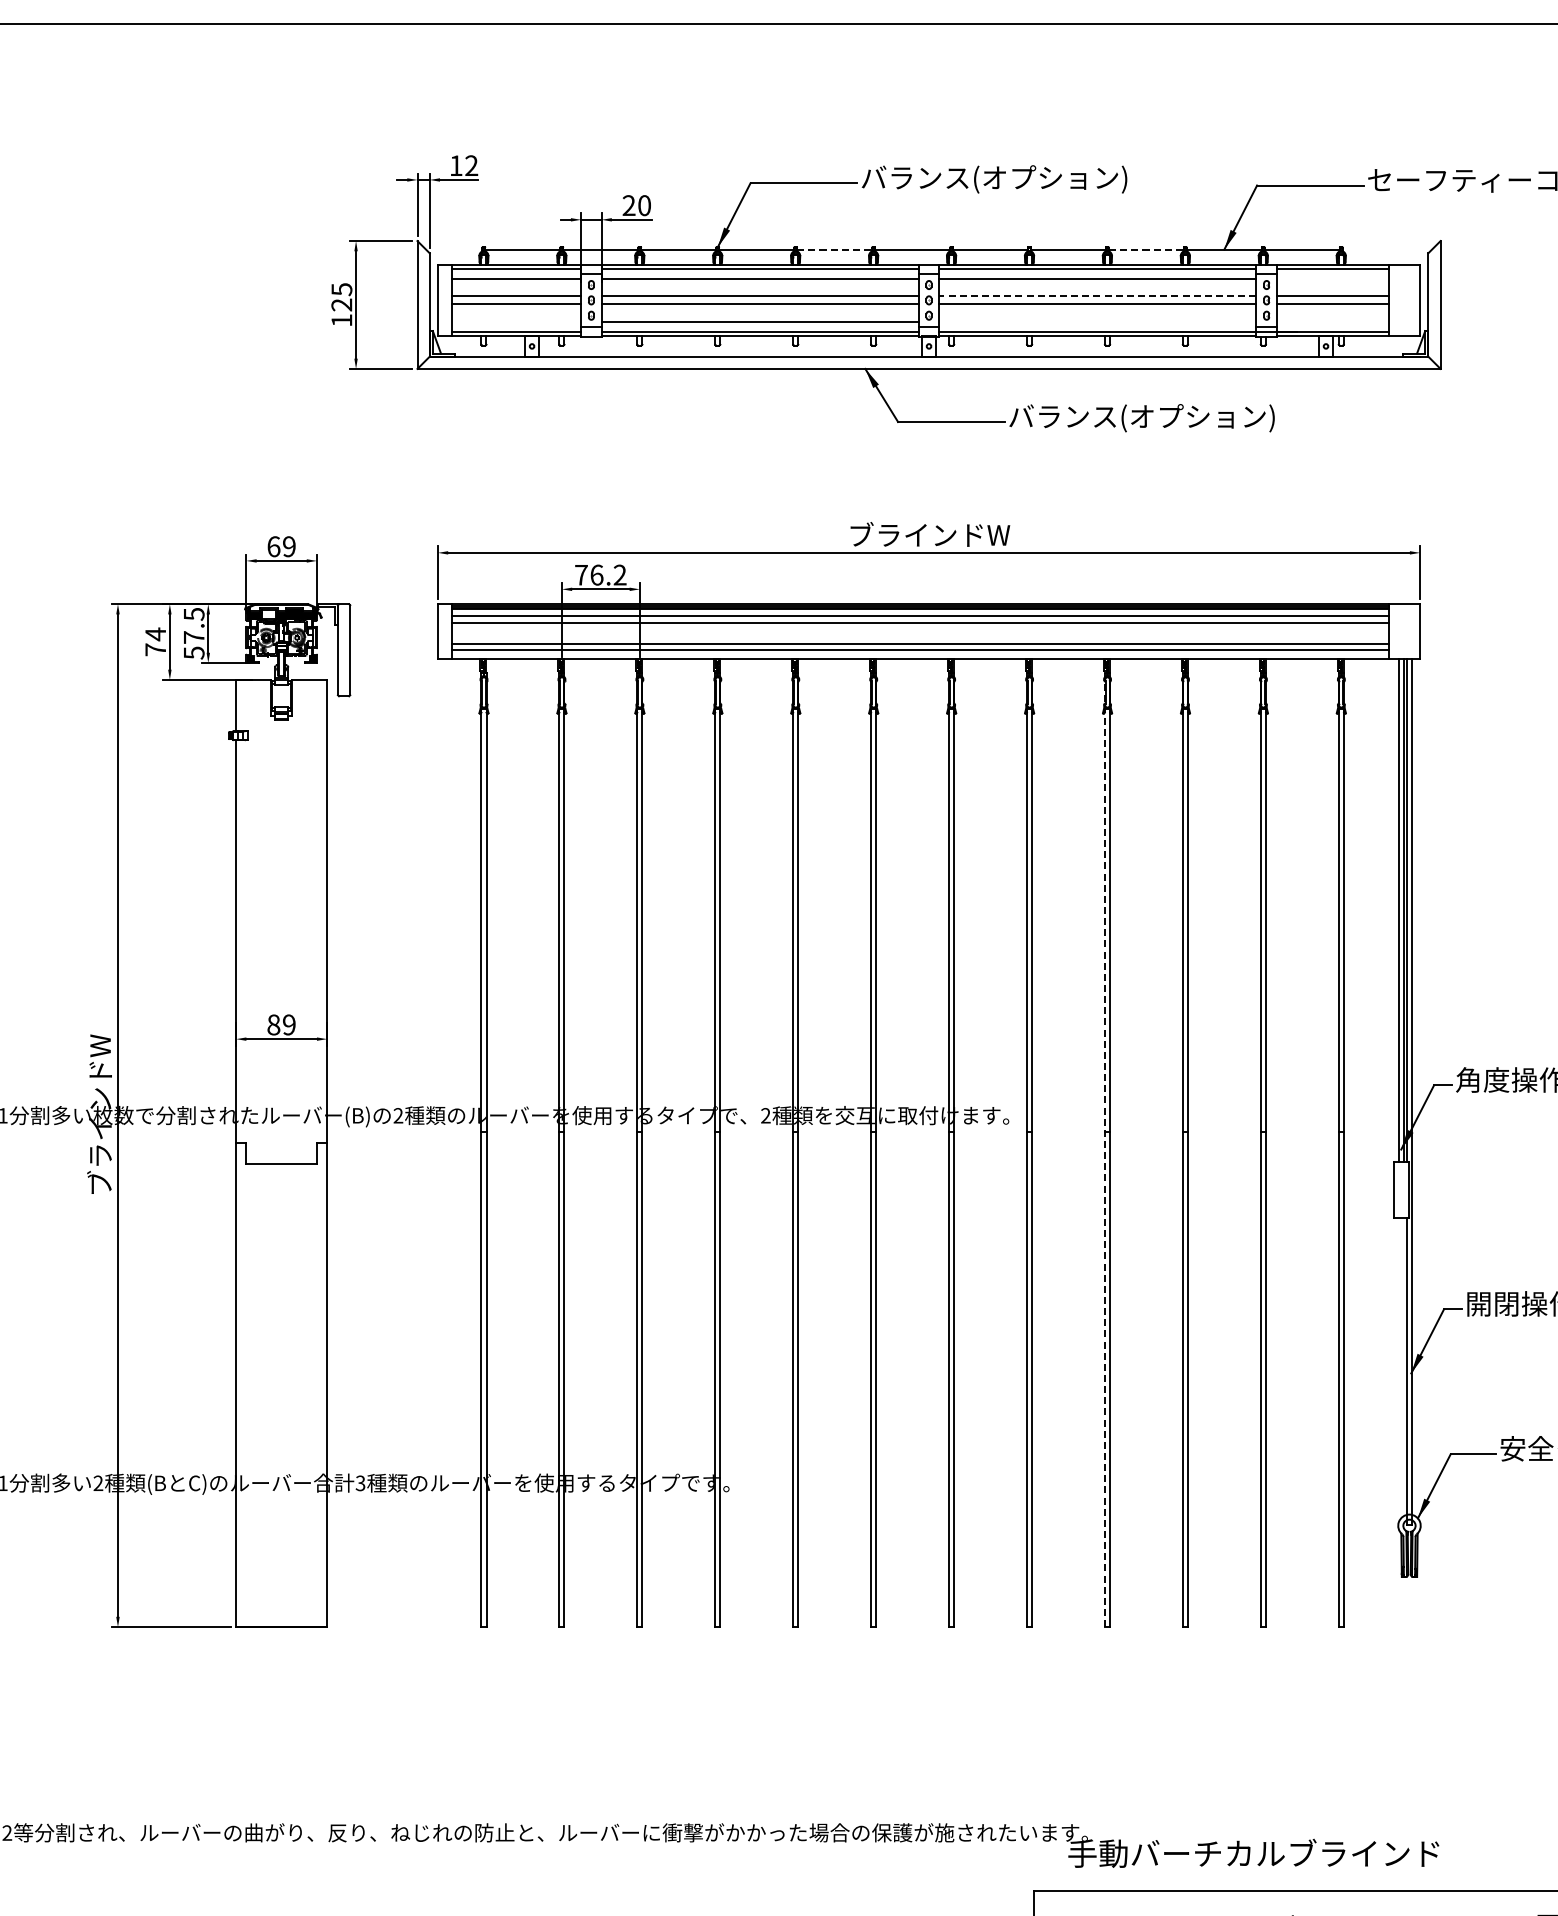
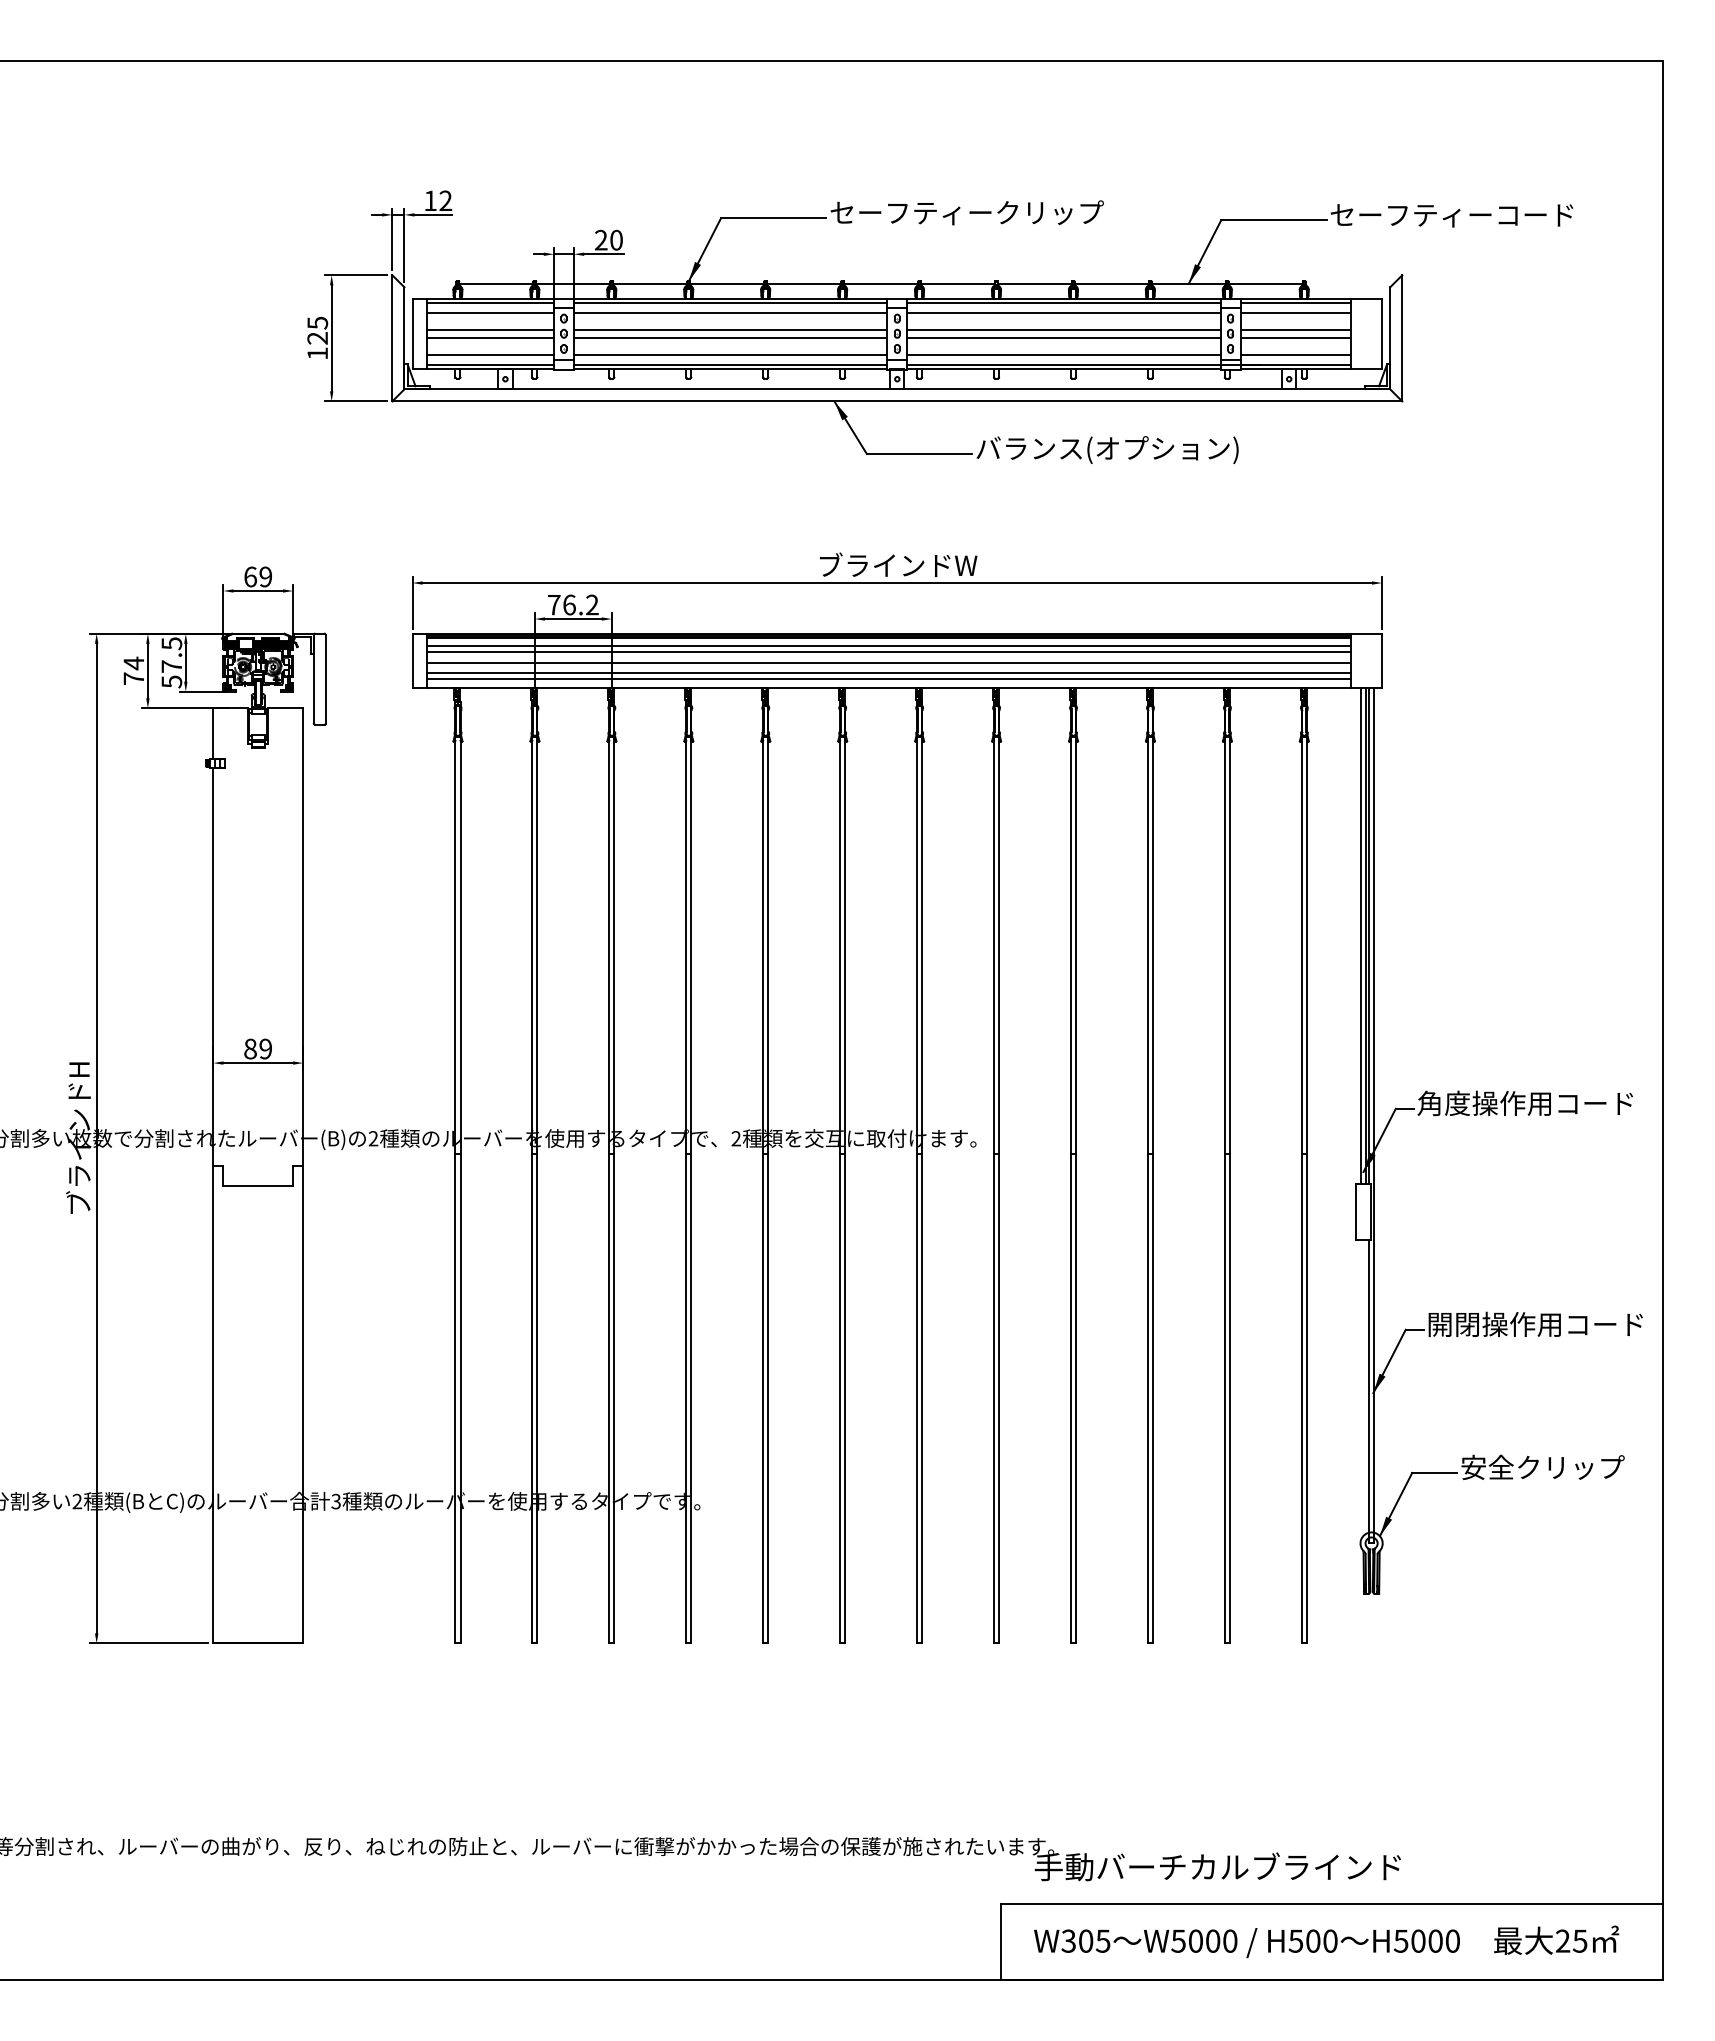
text: (999, 179) -> (966, 214), バランス(オプション) -> セーフティークリップ
line: (835, 249) -> (804, 283), dashed -> solid
line: (1145, 249) -> (1111, 283), dashed -> solid
line: (1332, 278) -> (1295, 312), added
line: (1097, 296) -> (1063, 329), dashed -> solid
line: (515, 321) -> (489, 354), added
line: (1097, 321) -> (1063, 354), added
line: (1332, 321) -> (1295, 354), added
line: (920, 634) -> (888, 663), added
text: (99, 1113) -> (78, 1136), ブラインドW -> ブラインドH
line: (1105, 1150) -> (1071, 1172), dashed -> solid

